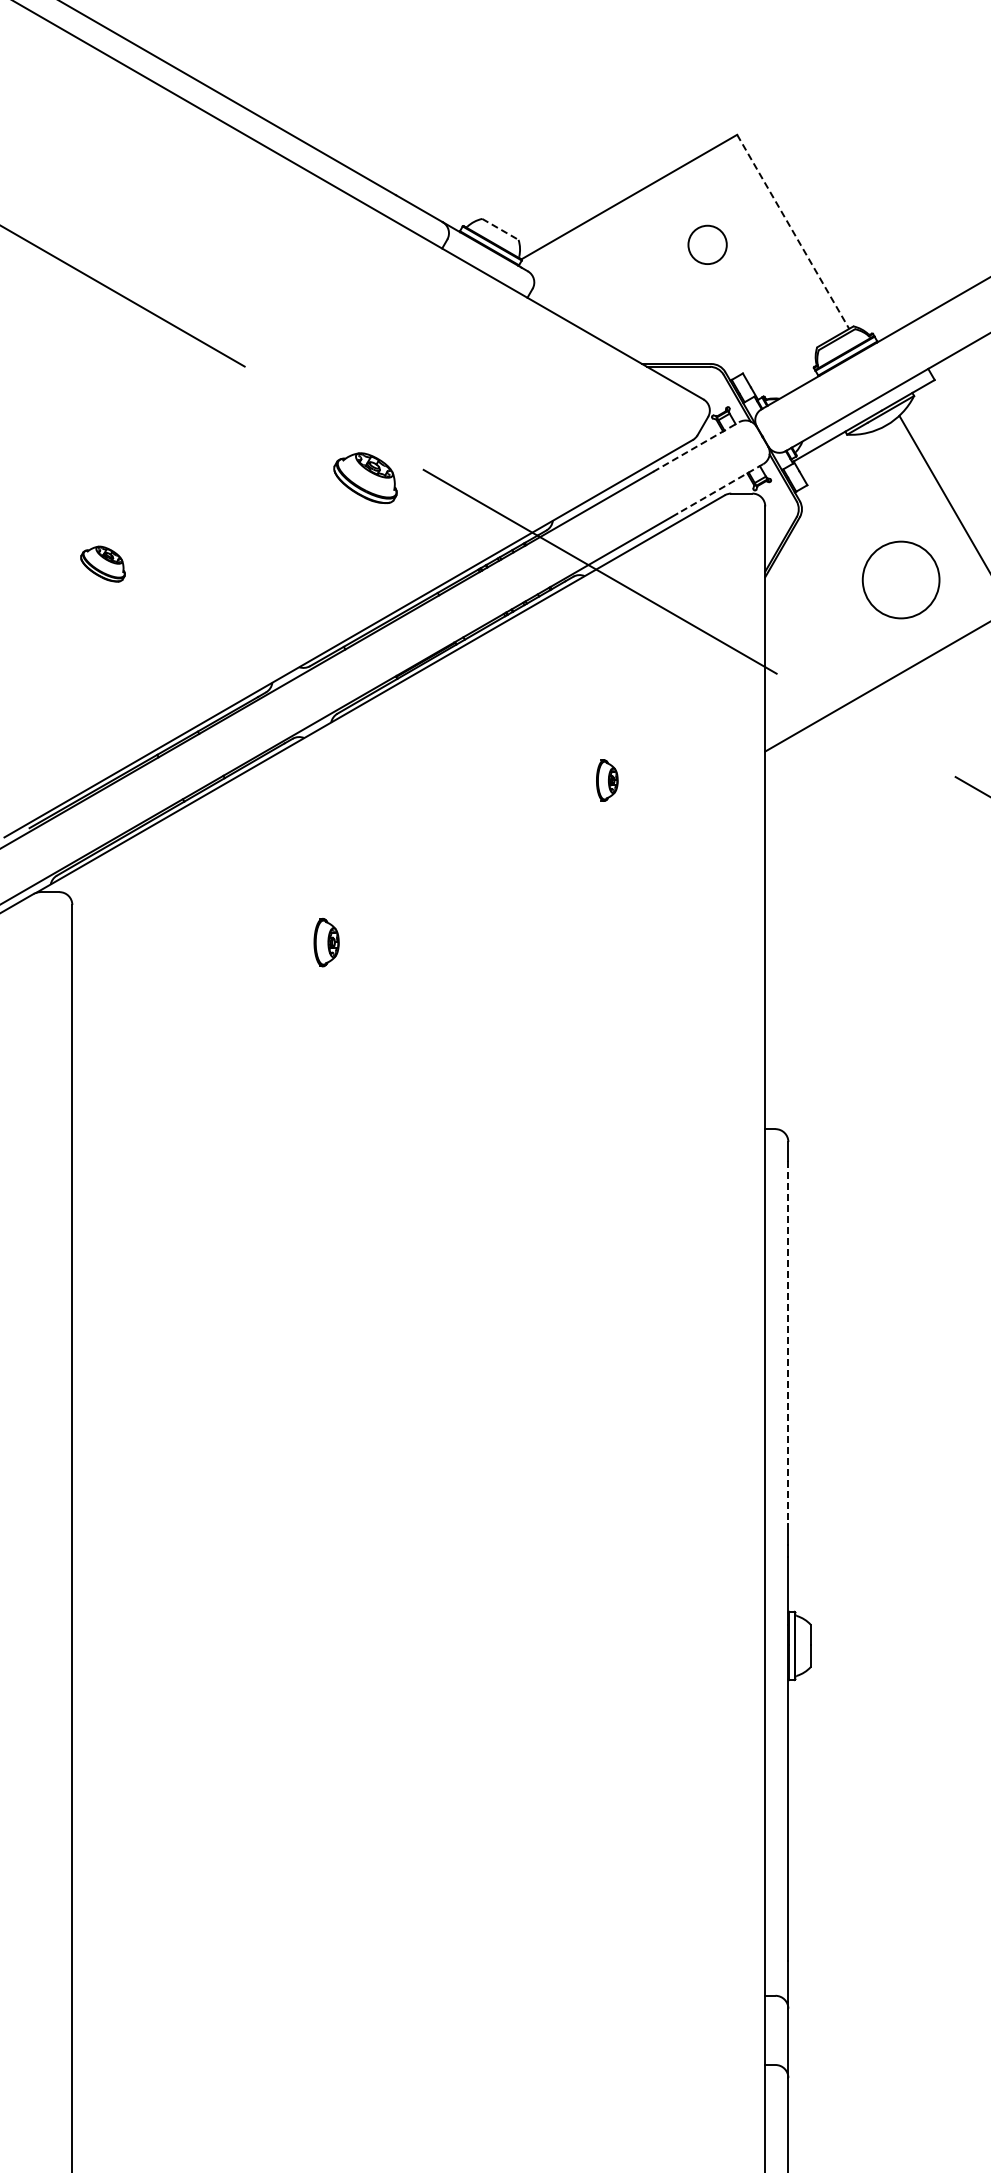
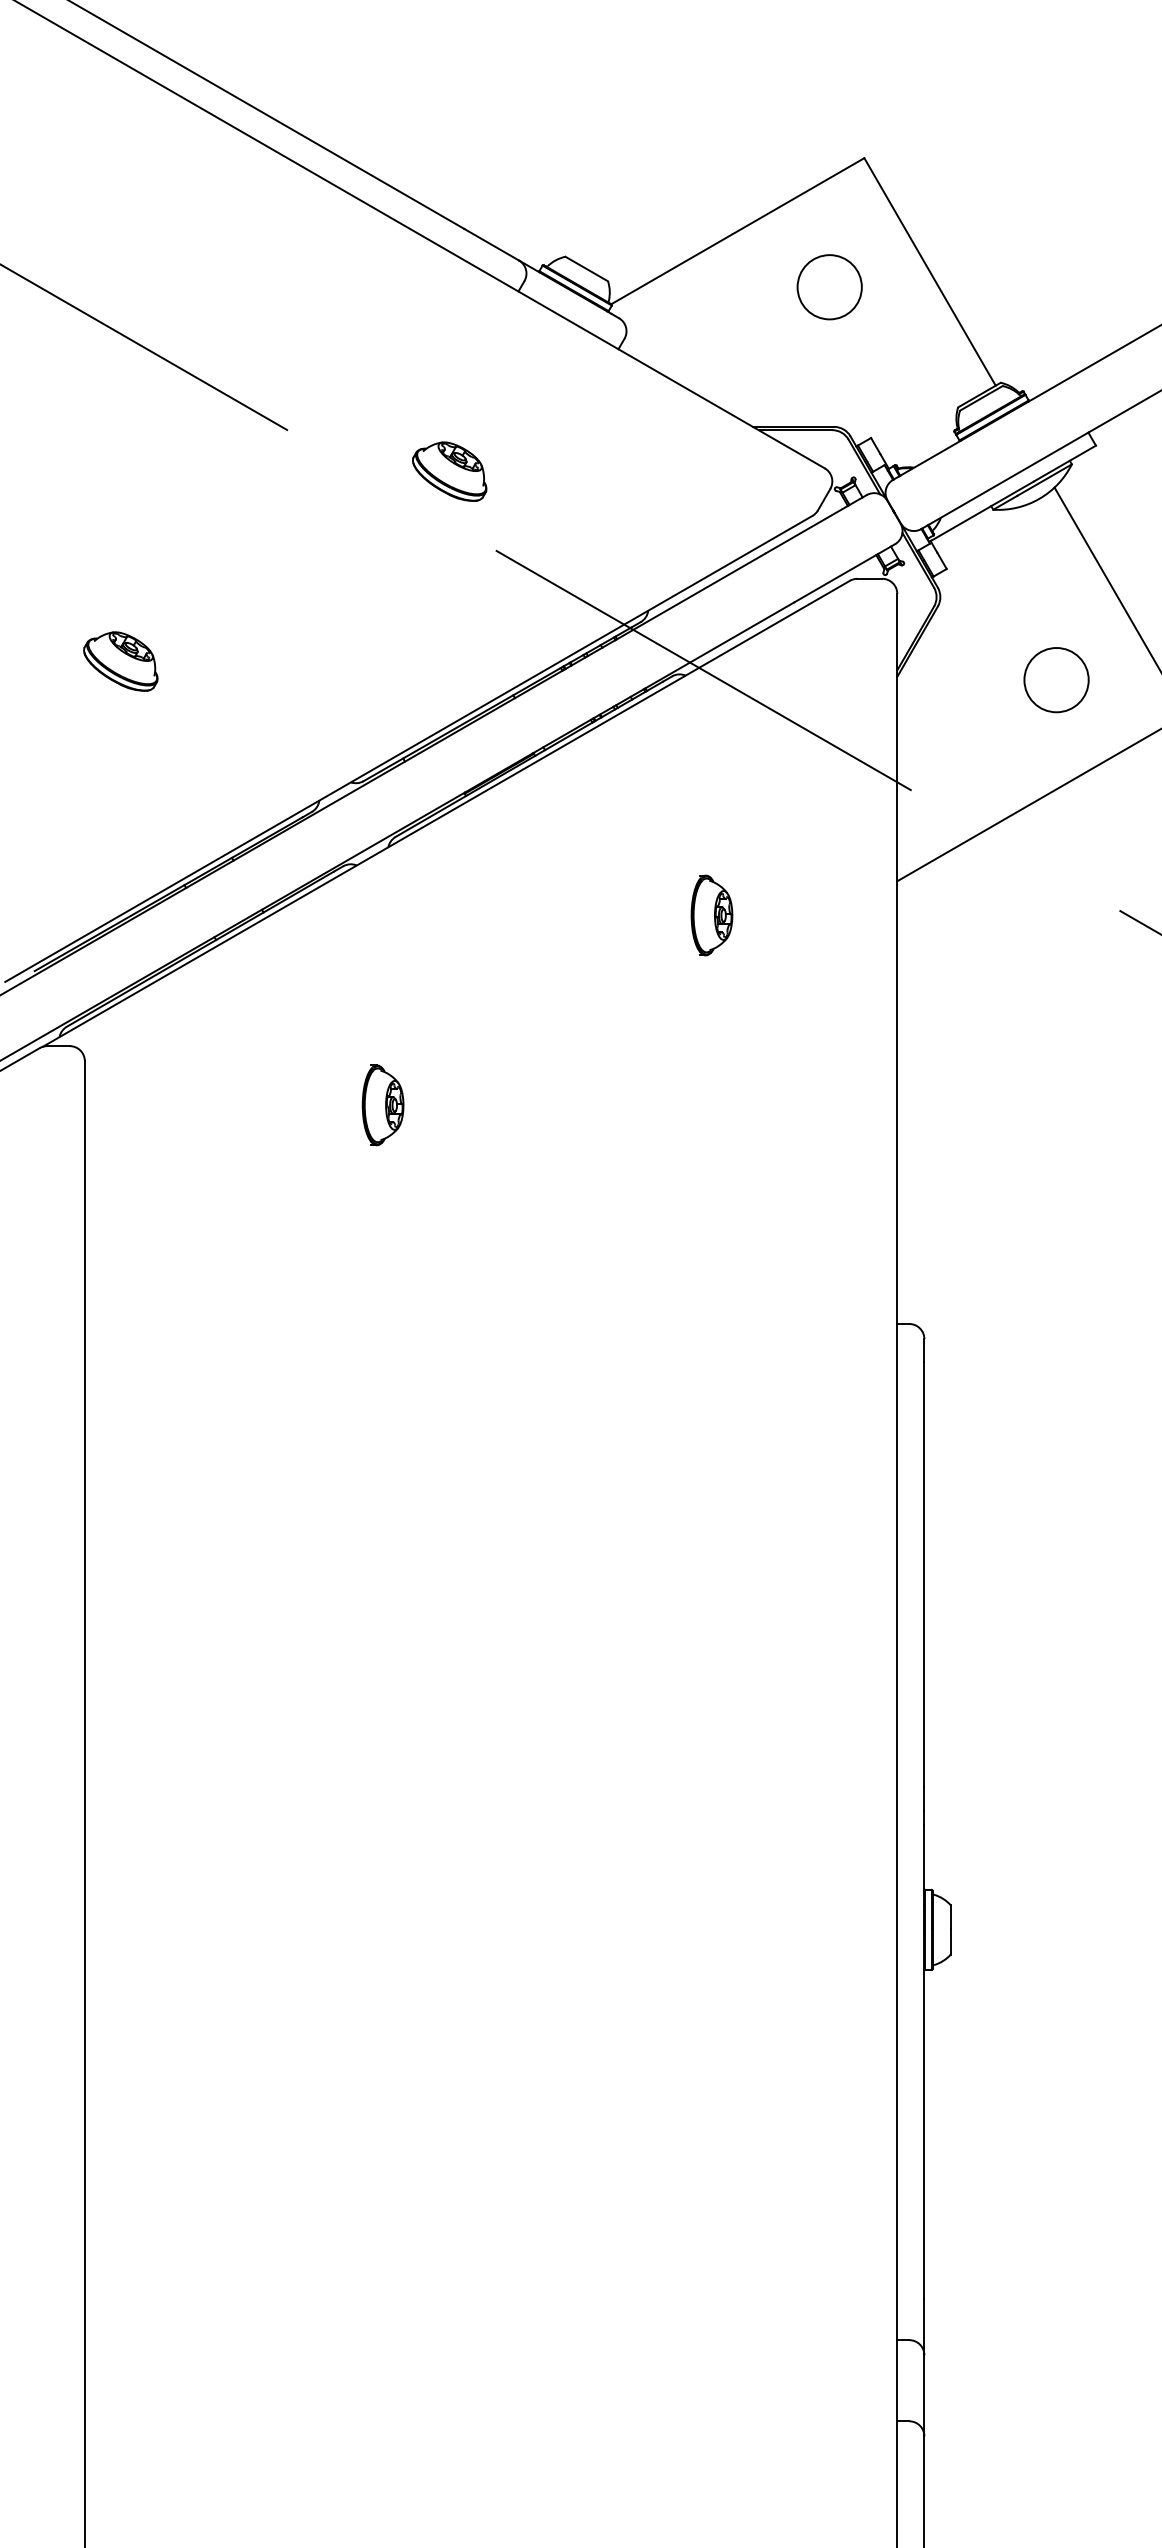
line: (500, 229) -> (586, 269), dashed -> solid
line: (793, 232) -> (930, 272), dashed -> solid
circle: (707, 244) -> (829, 286), size x1.43
line: (696, 447) -> (816, 524), dashed -> solid
part: (365, 477) -> (449, 470), moved
line: (720, 488) -> (844, 572), dashed -> solid
part: (102, 563) -> (120, 660), size x1.43
circle: (900, 579) -> (1055, 679), size x0.71
part: (607, 780) -> (712, 915), size x1.67
part: (326, 942) -> (382, 1105), size x1.43
line: (788, 1343) -> (924, 1575), dashed -> solid

